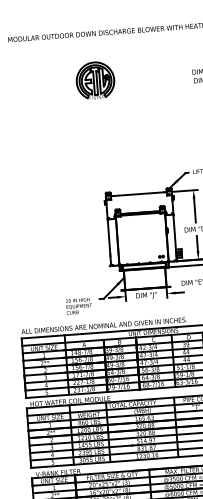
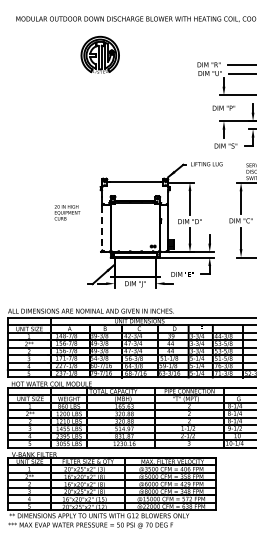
part: (94, 80) -> (99, 54), moved
line: (109, 243) -> (102, 229), solid -> dashed
text: (79, 305) -> (67, 212), moved

